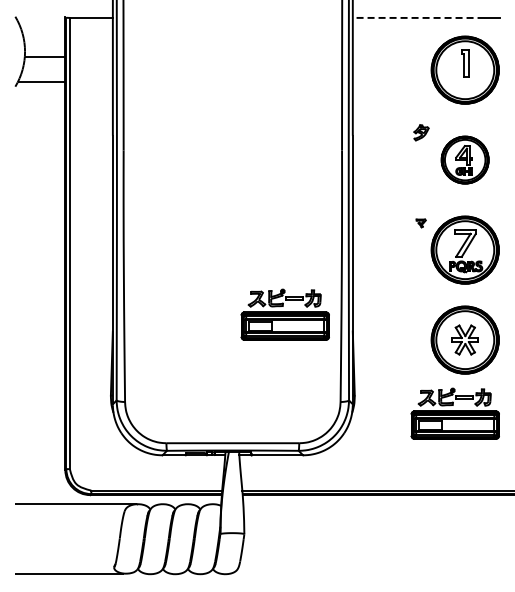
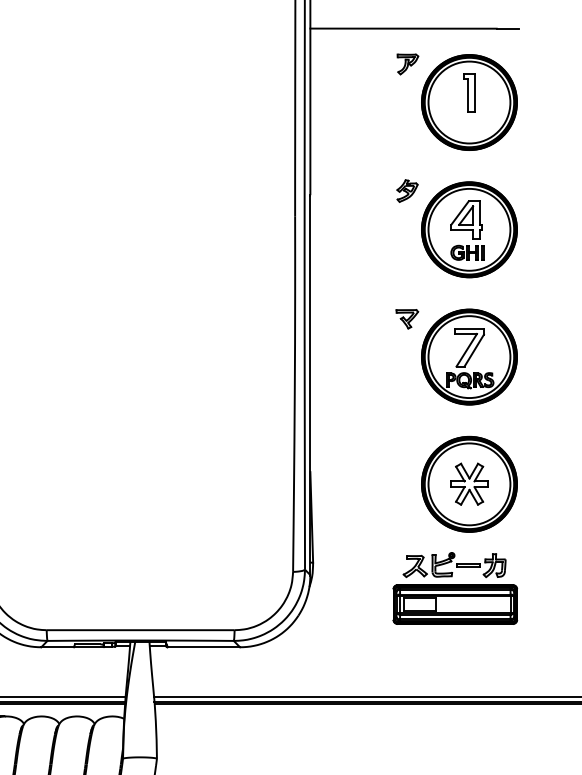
line: (418, 17) -> (403, 27), dashed -> solid
part: (421, 43) -> (407, 64), added
part: (464, 159) -> (468, 228), size x1.43
part: (420, 223) -> (406, 319), size x1.67
part: (284, 314) -> (213, 448), removed

